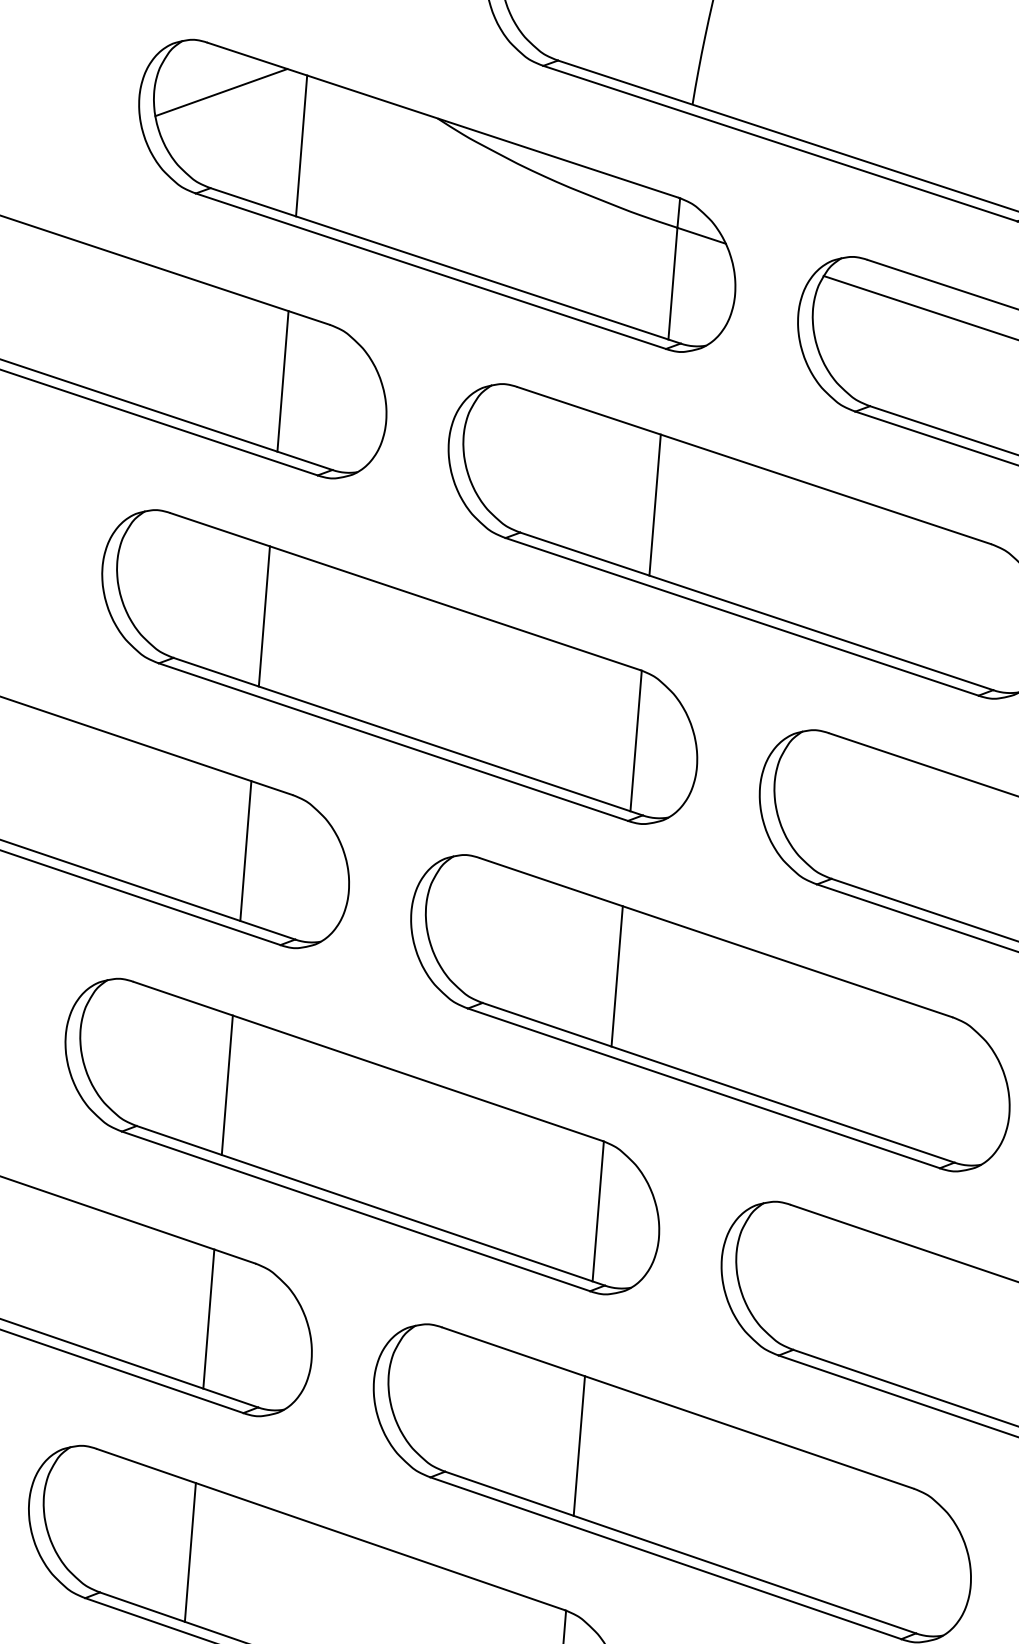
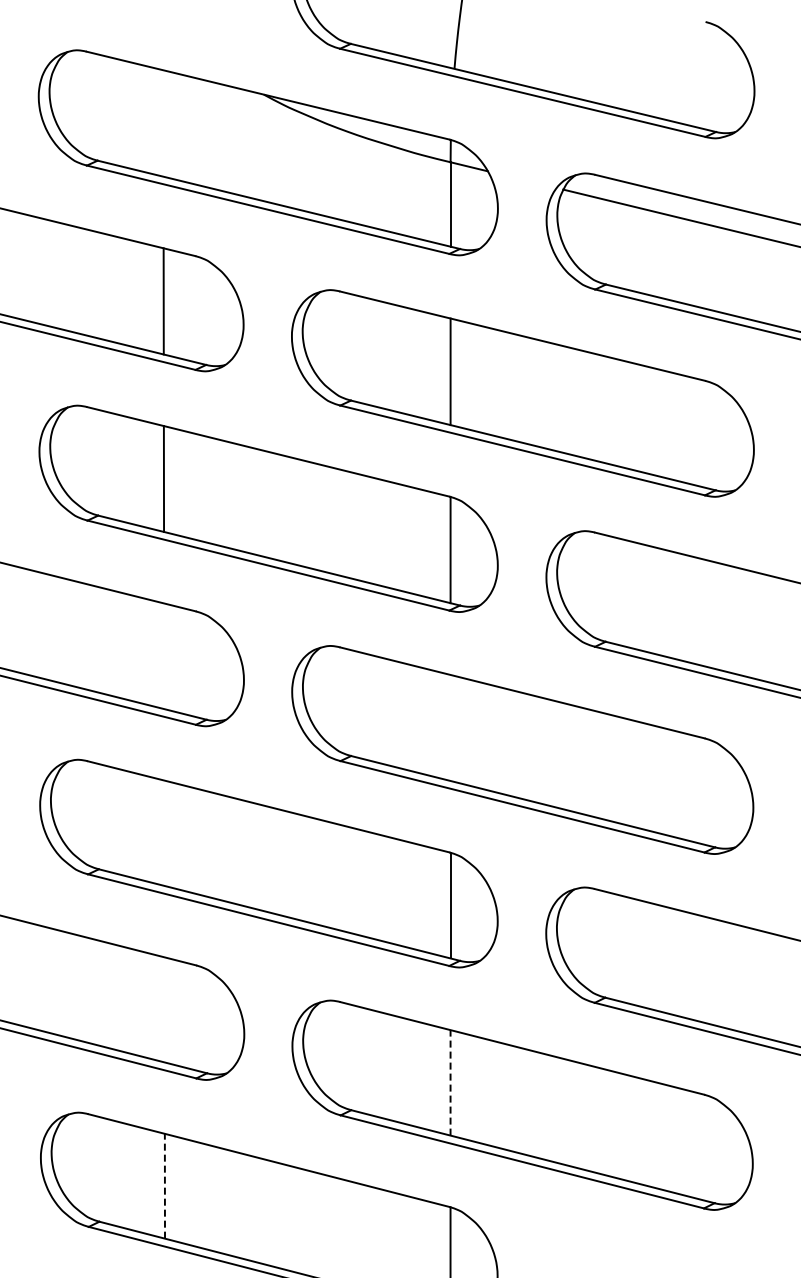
line: (220, 91) -> (99, 87), removed
line: (301, 145) -> (163, 123), removed
line: (246, 851) -> (164, 656), removed
line: (617, 975) -> (450, 727), removed
line: (227, 1084) -> (164, 832), removed
line: (208, 1318) -> (164, 1009), removed
line: (579, 1445) -> (450, 1082), solid -> dashed
line: (189, 1551) -> (164, 1185), solid -> dashed

